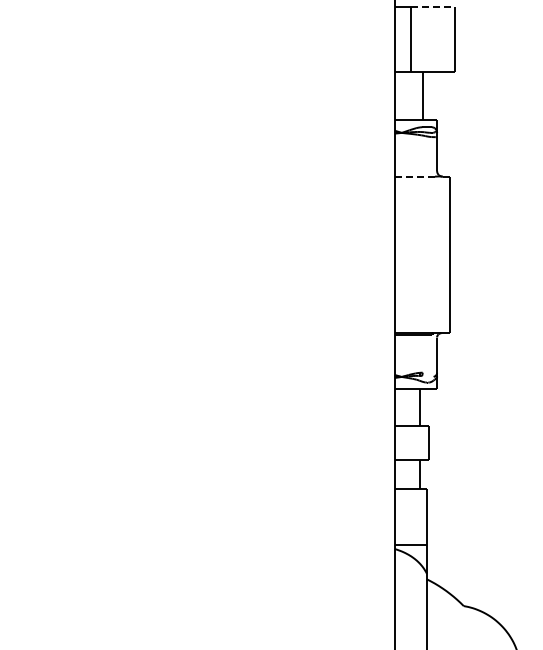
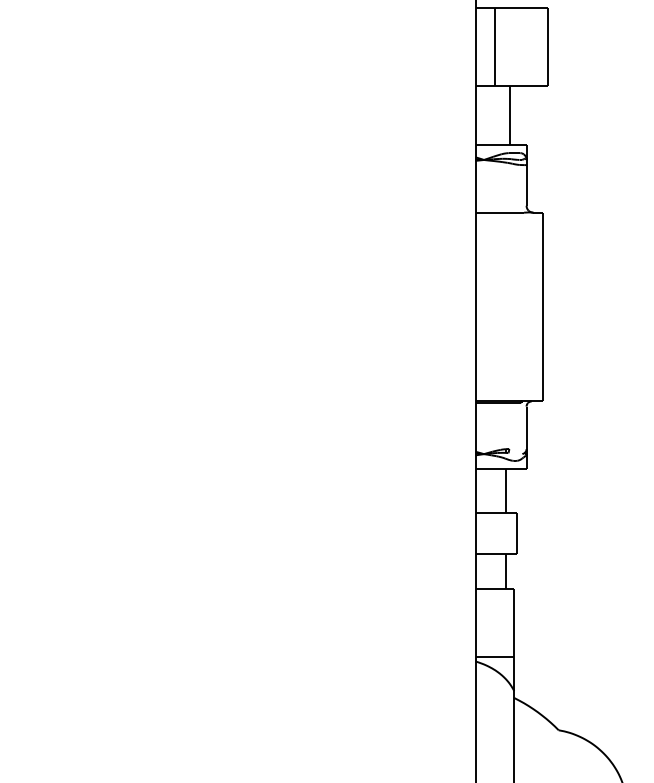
line: (433, 6) -> (522, 7), dashed -> solid
line: (414, 176) -> (499, 212), dashed -> solid

